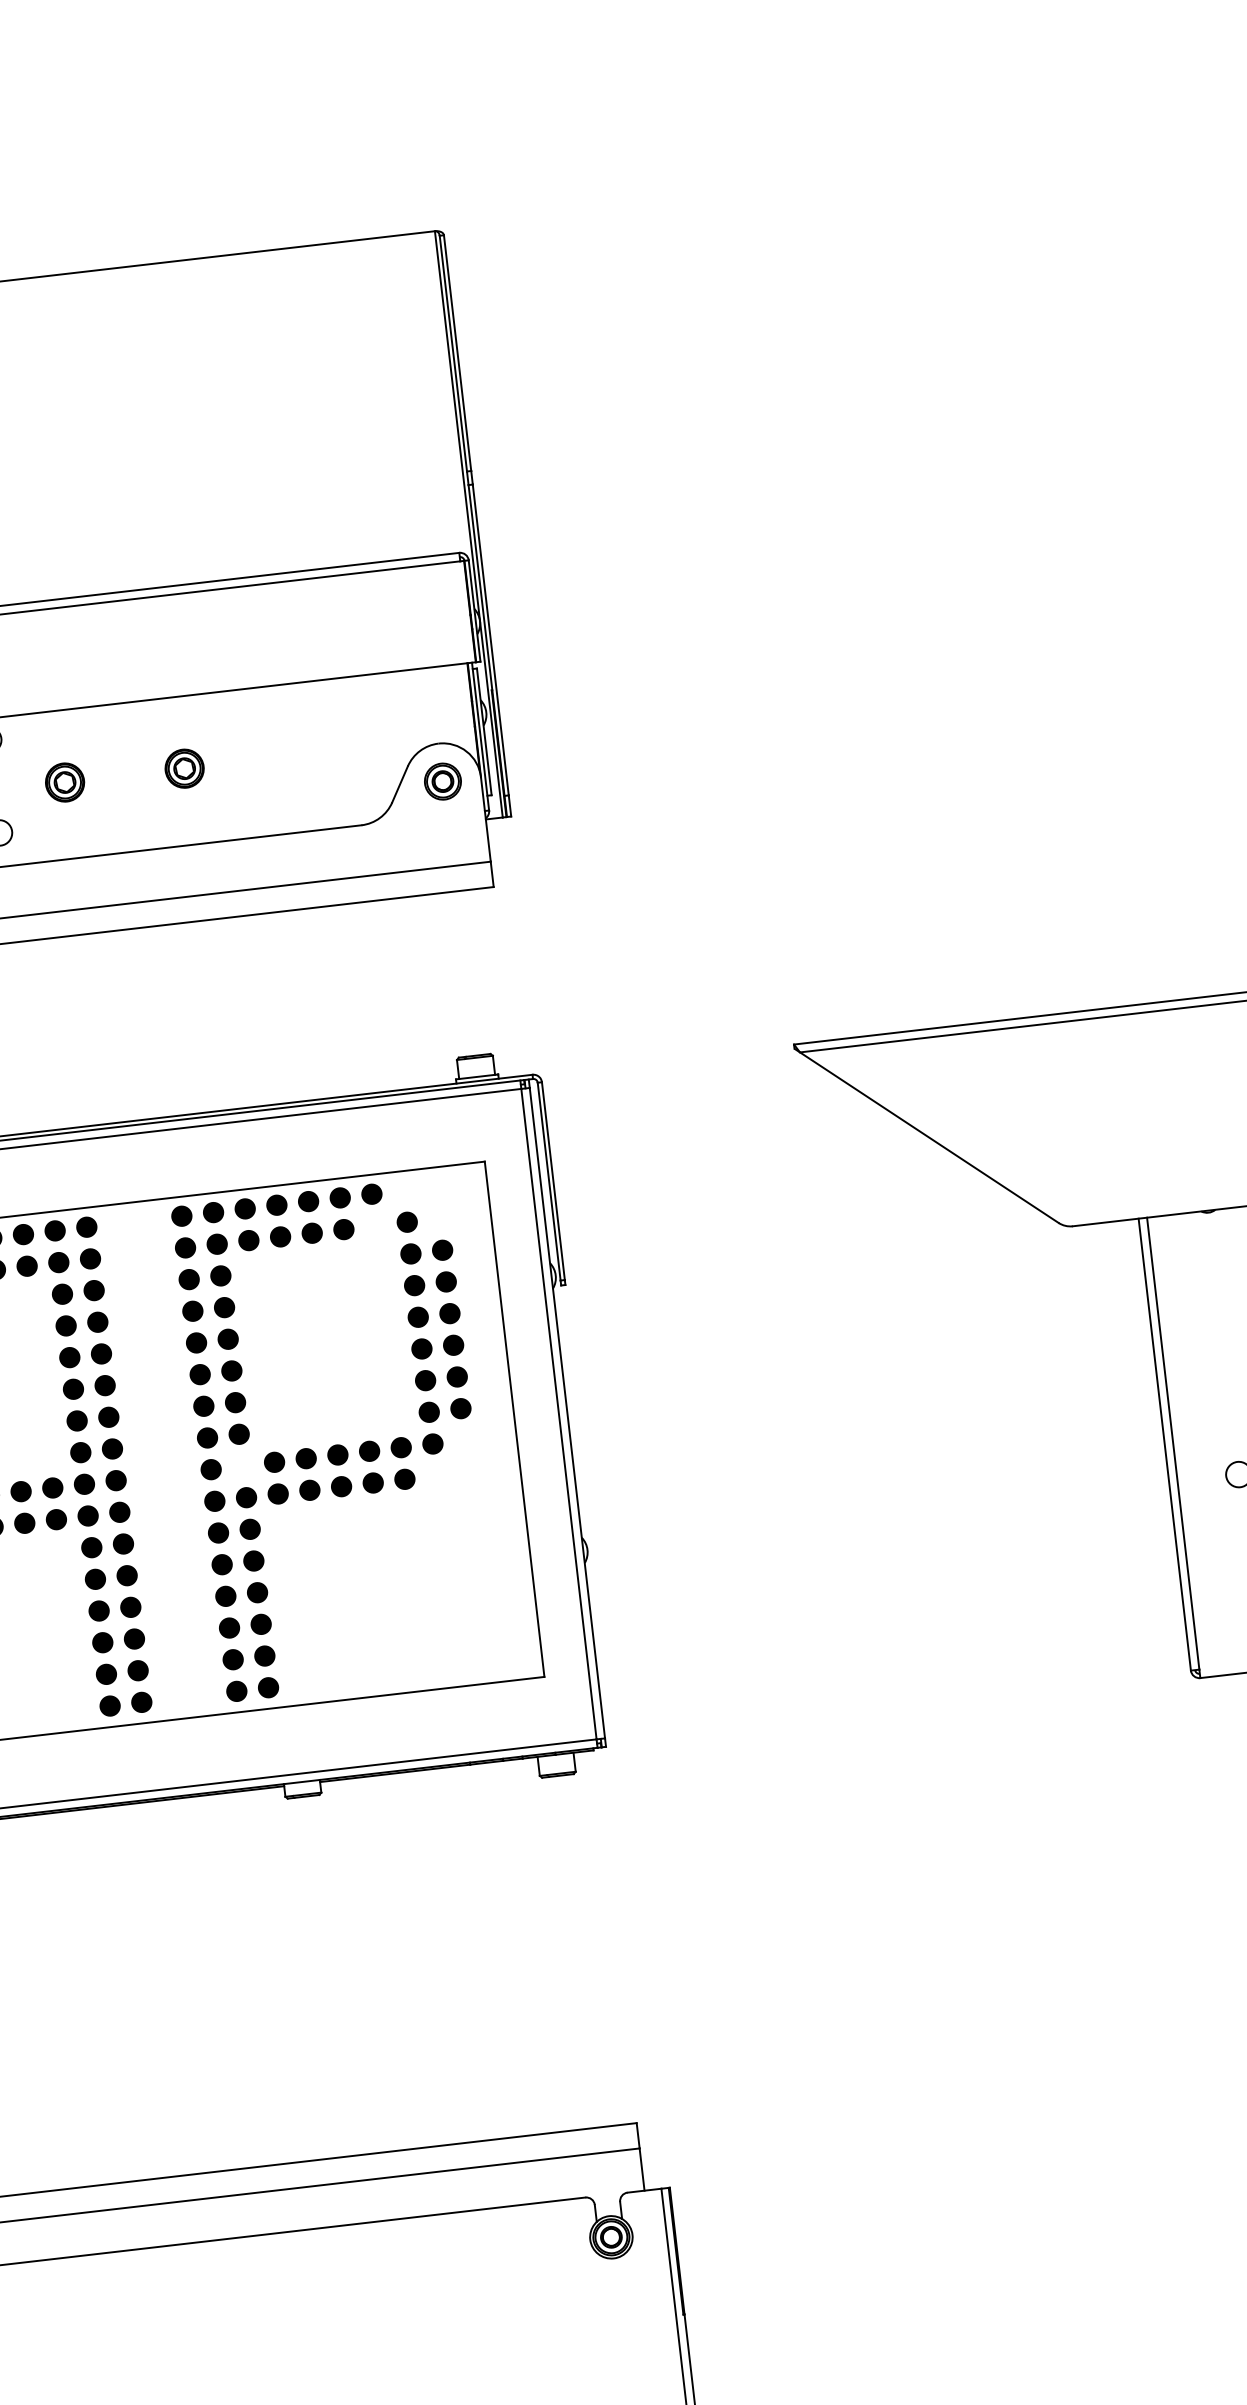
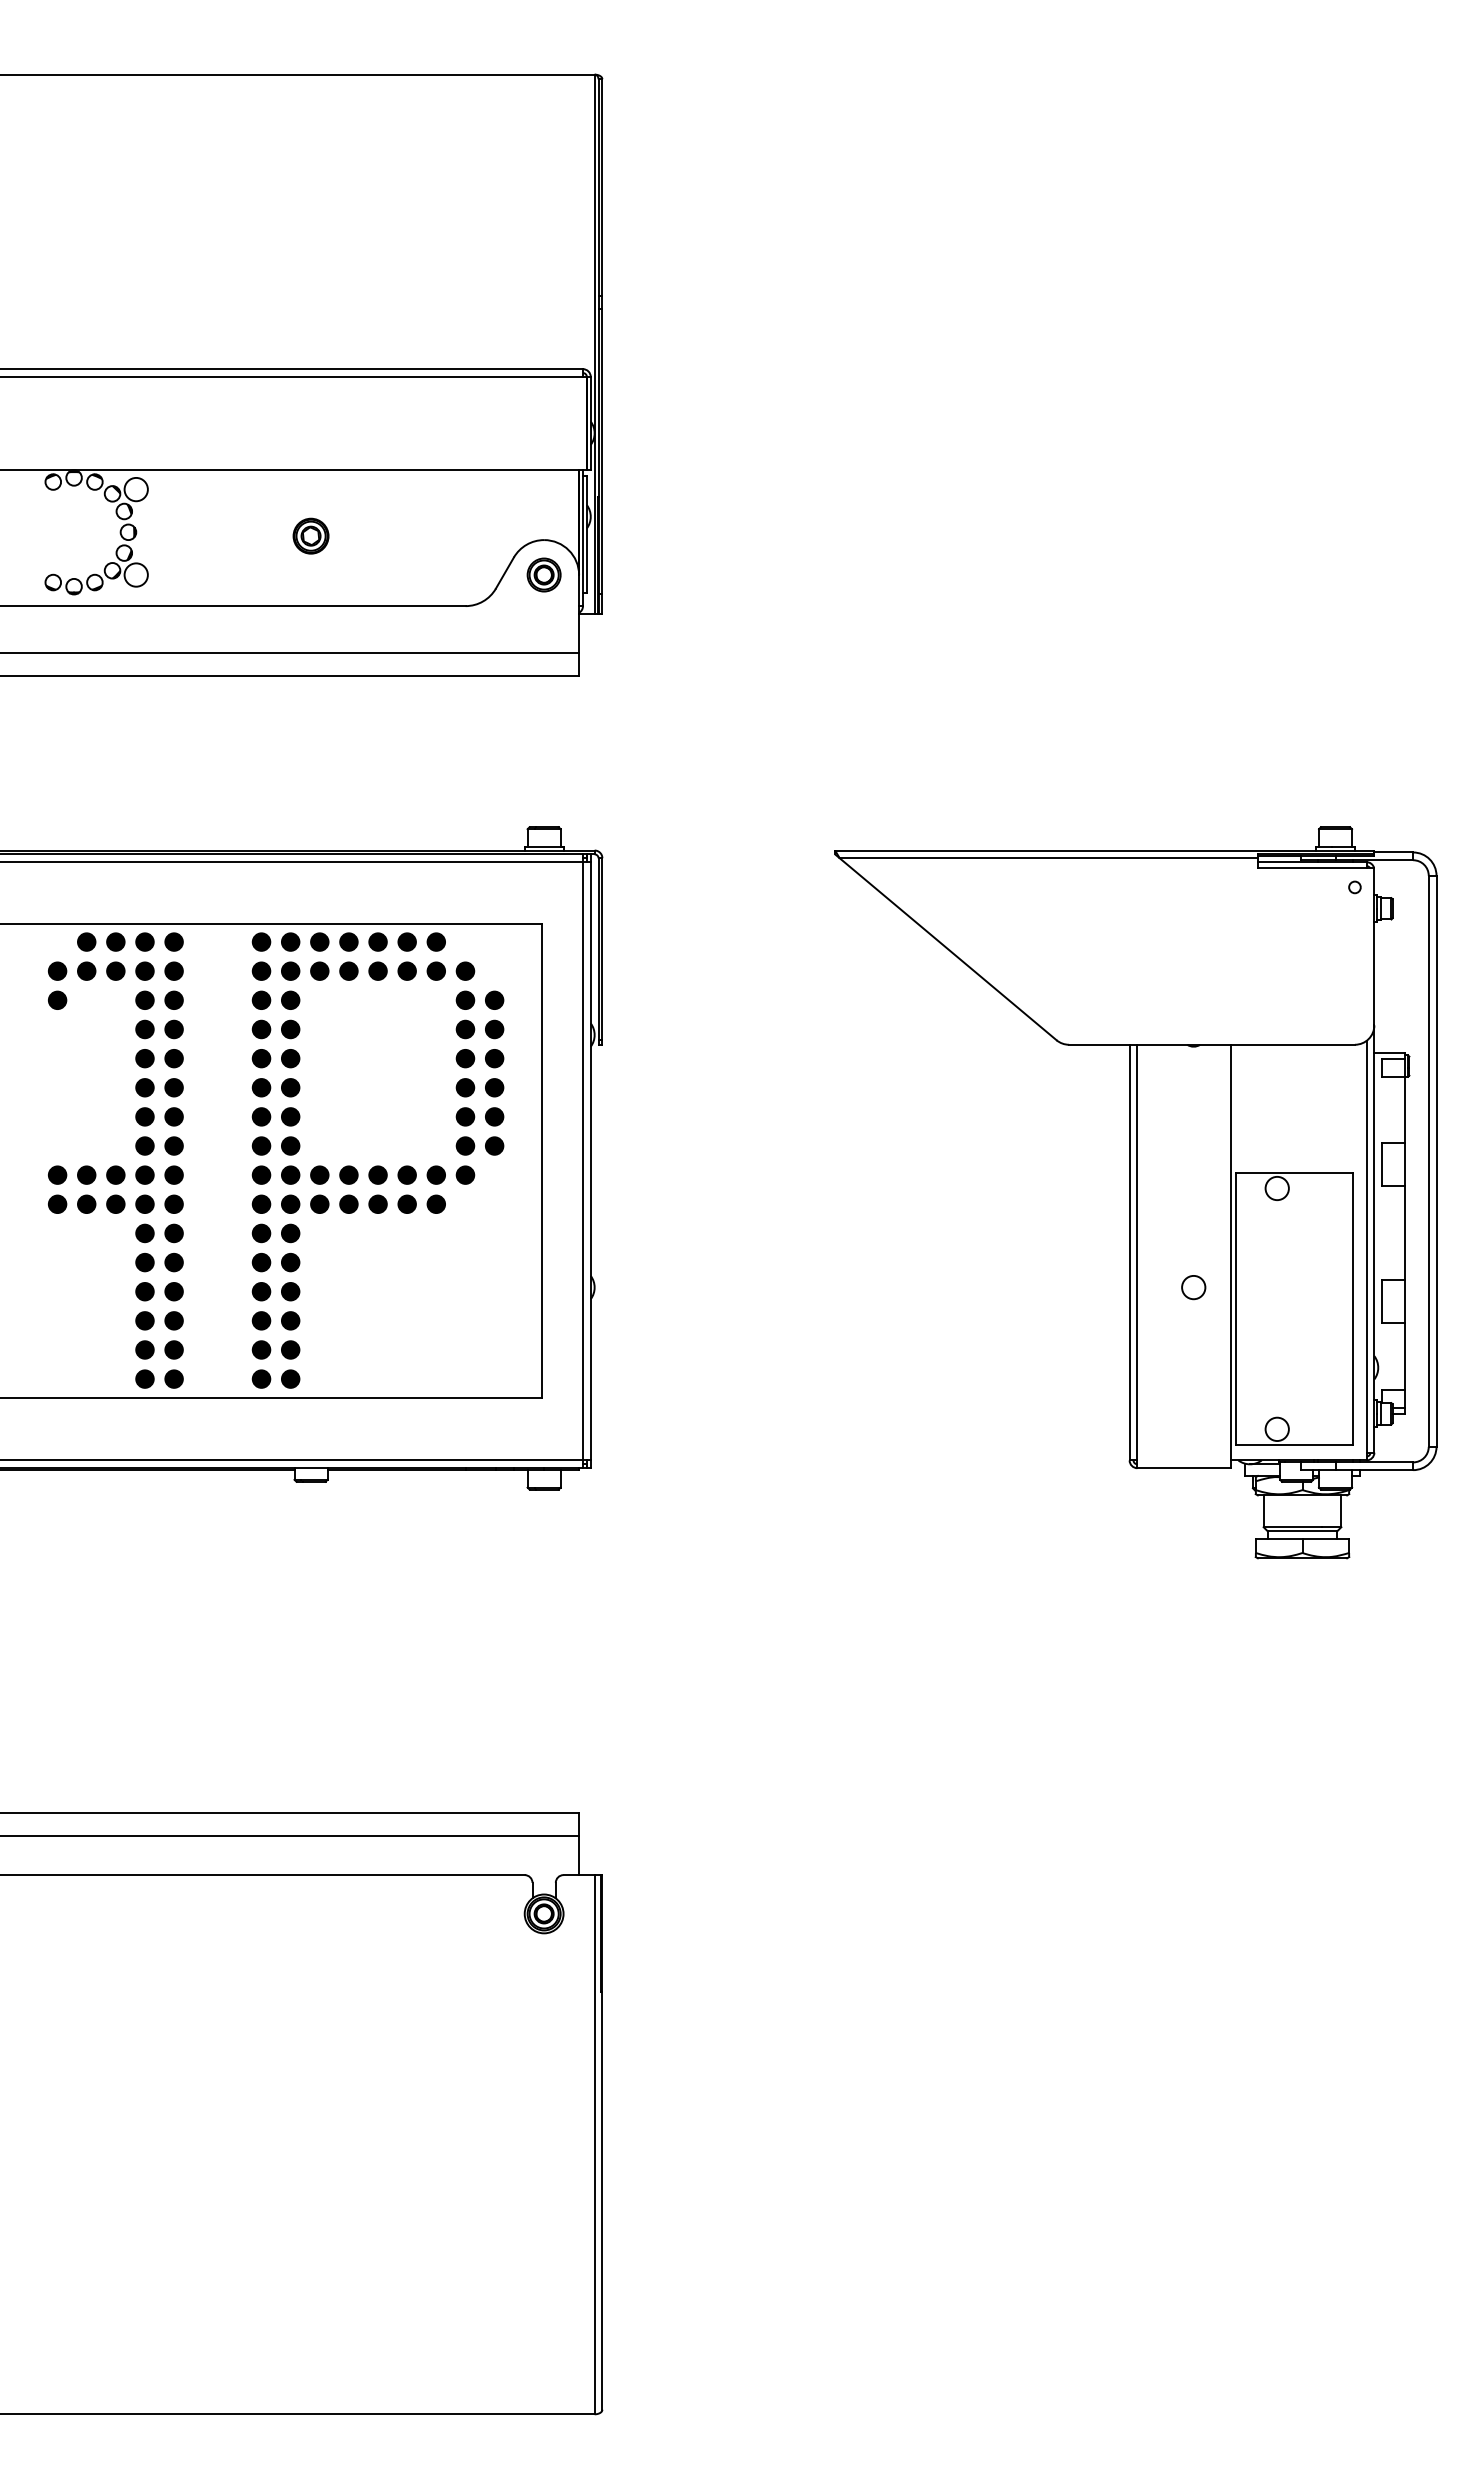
part: (64, 781) -> (200, 535), removed
fill: (375, 1225) -> (436, 970), added
fill: (242, 1465) -> (290, 1174), added

